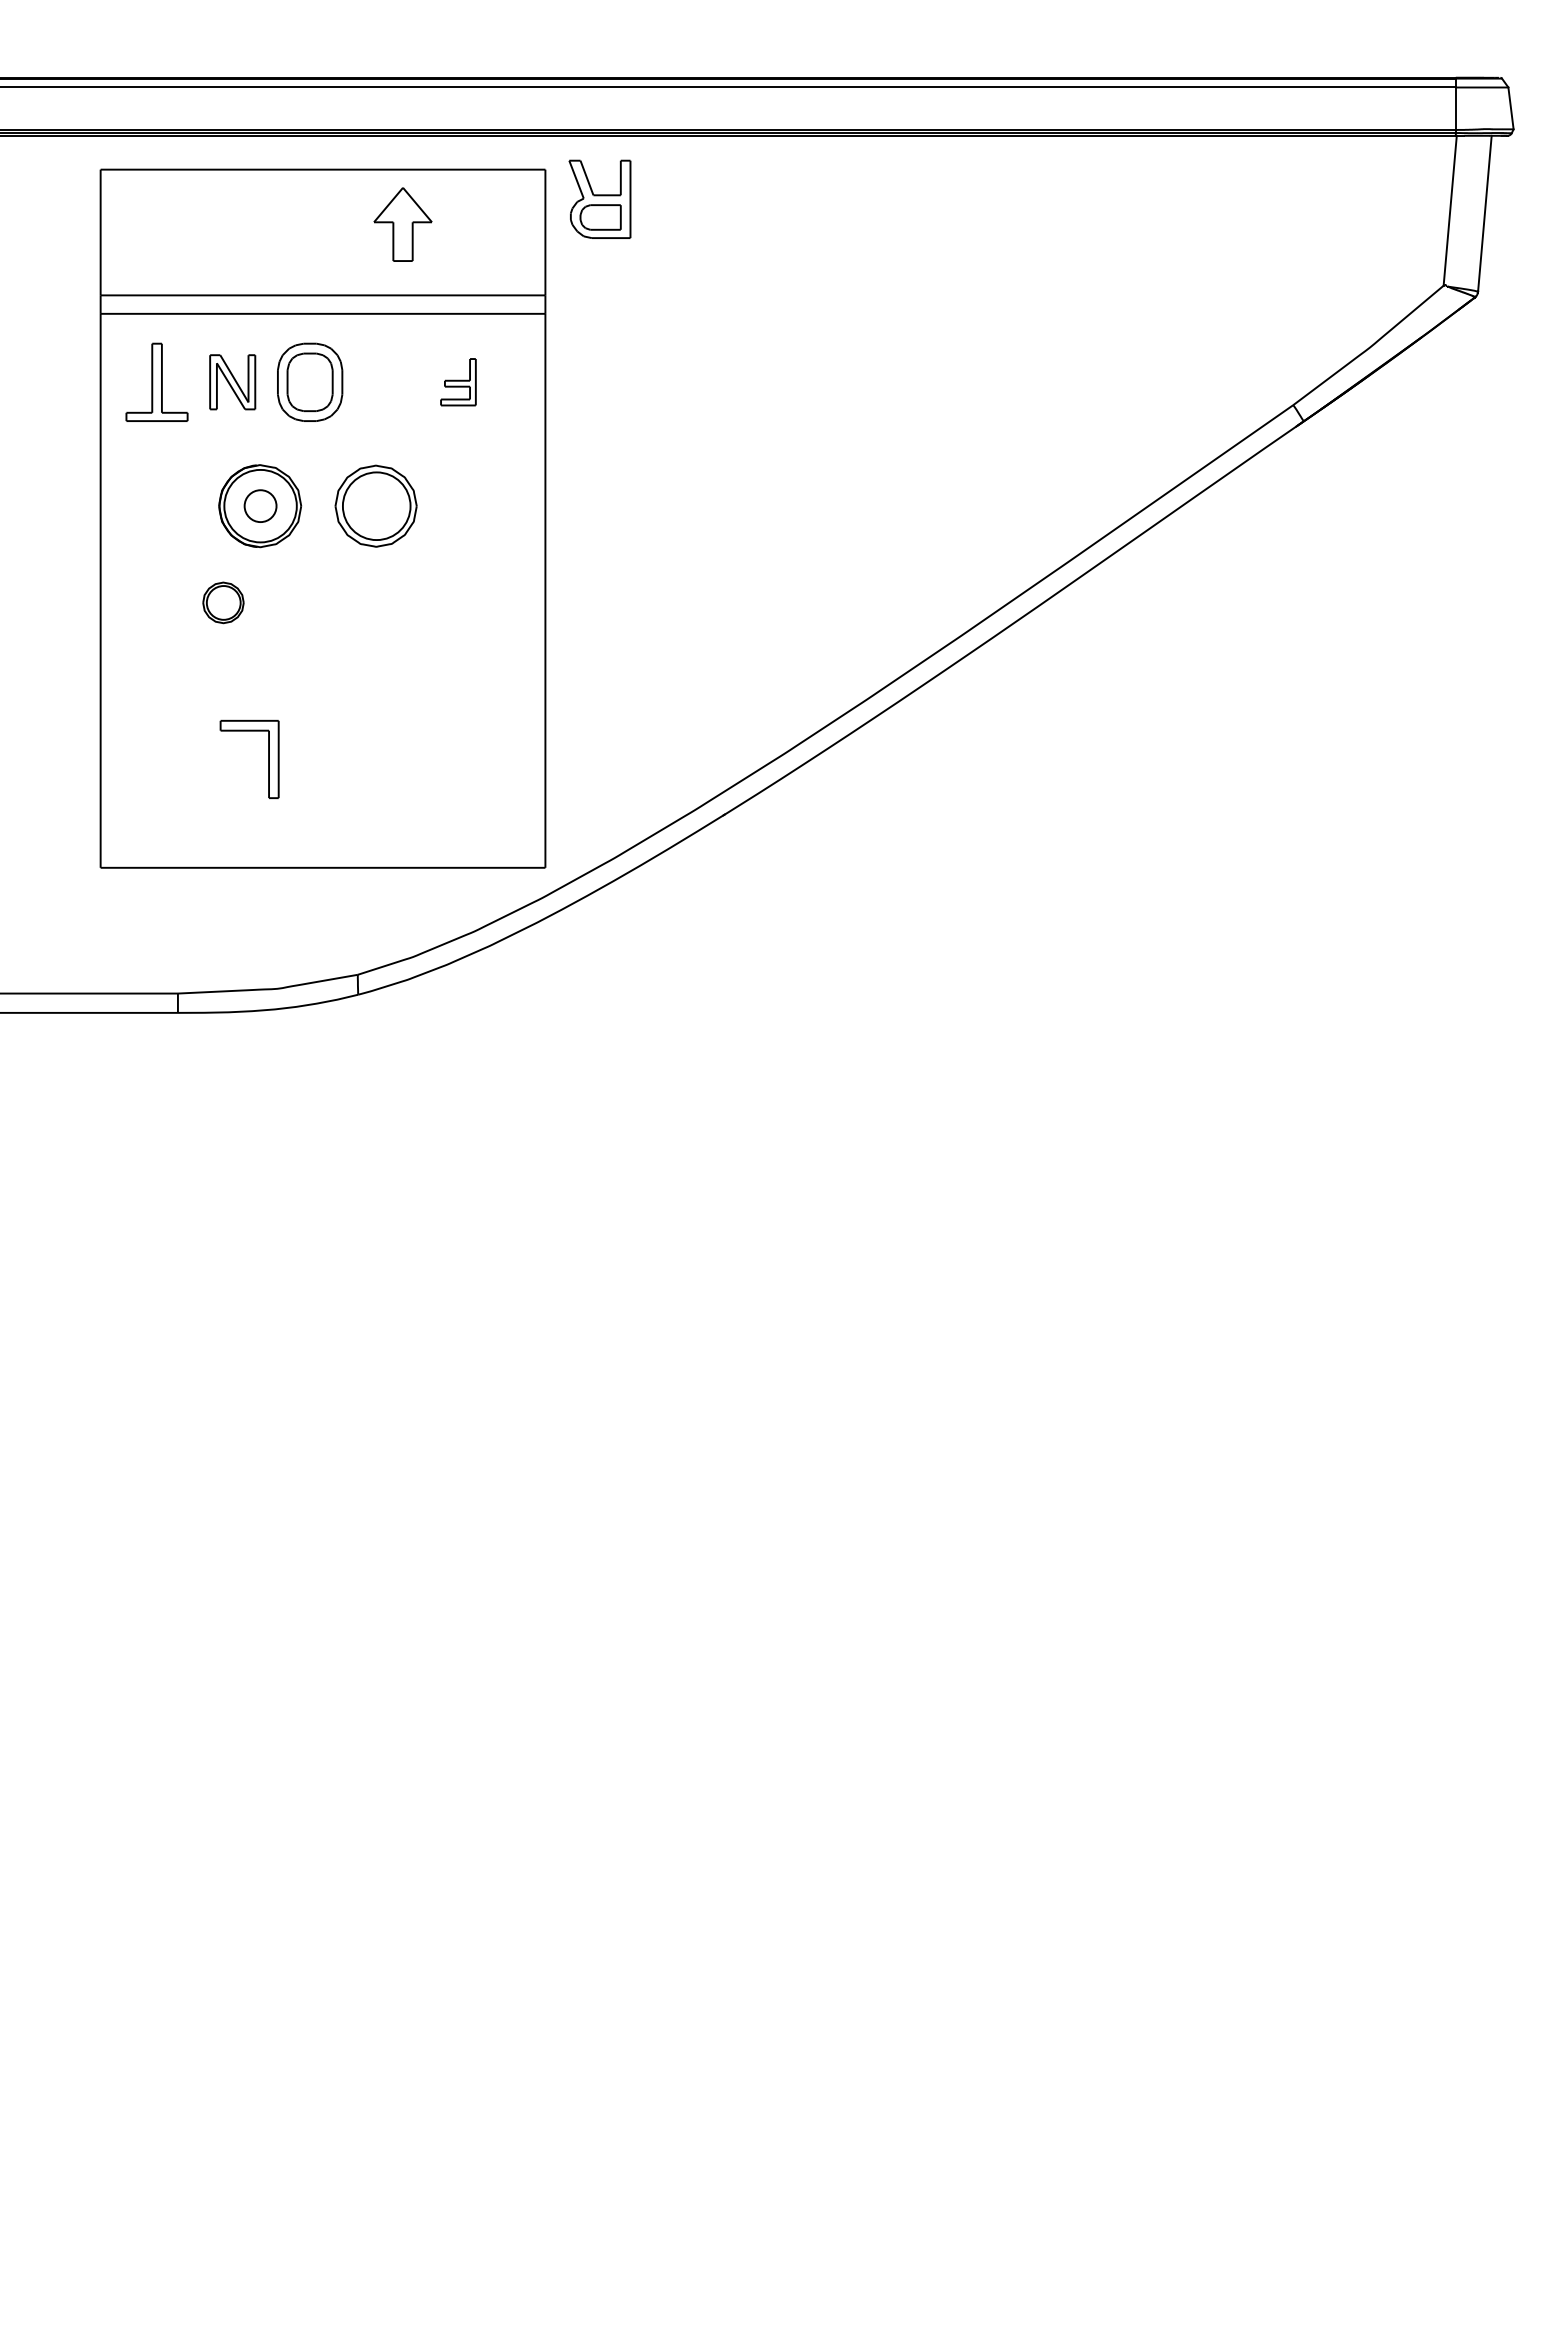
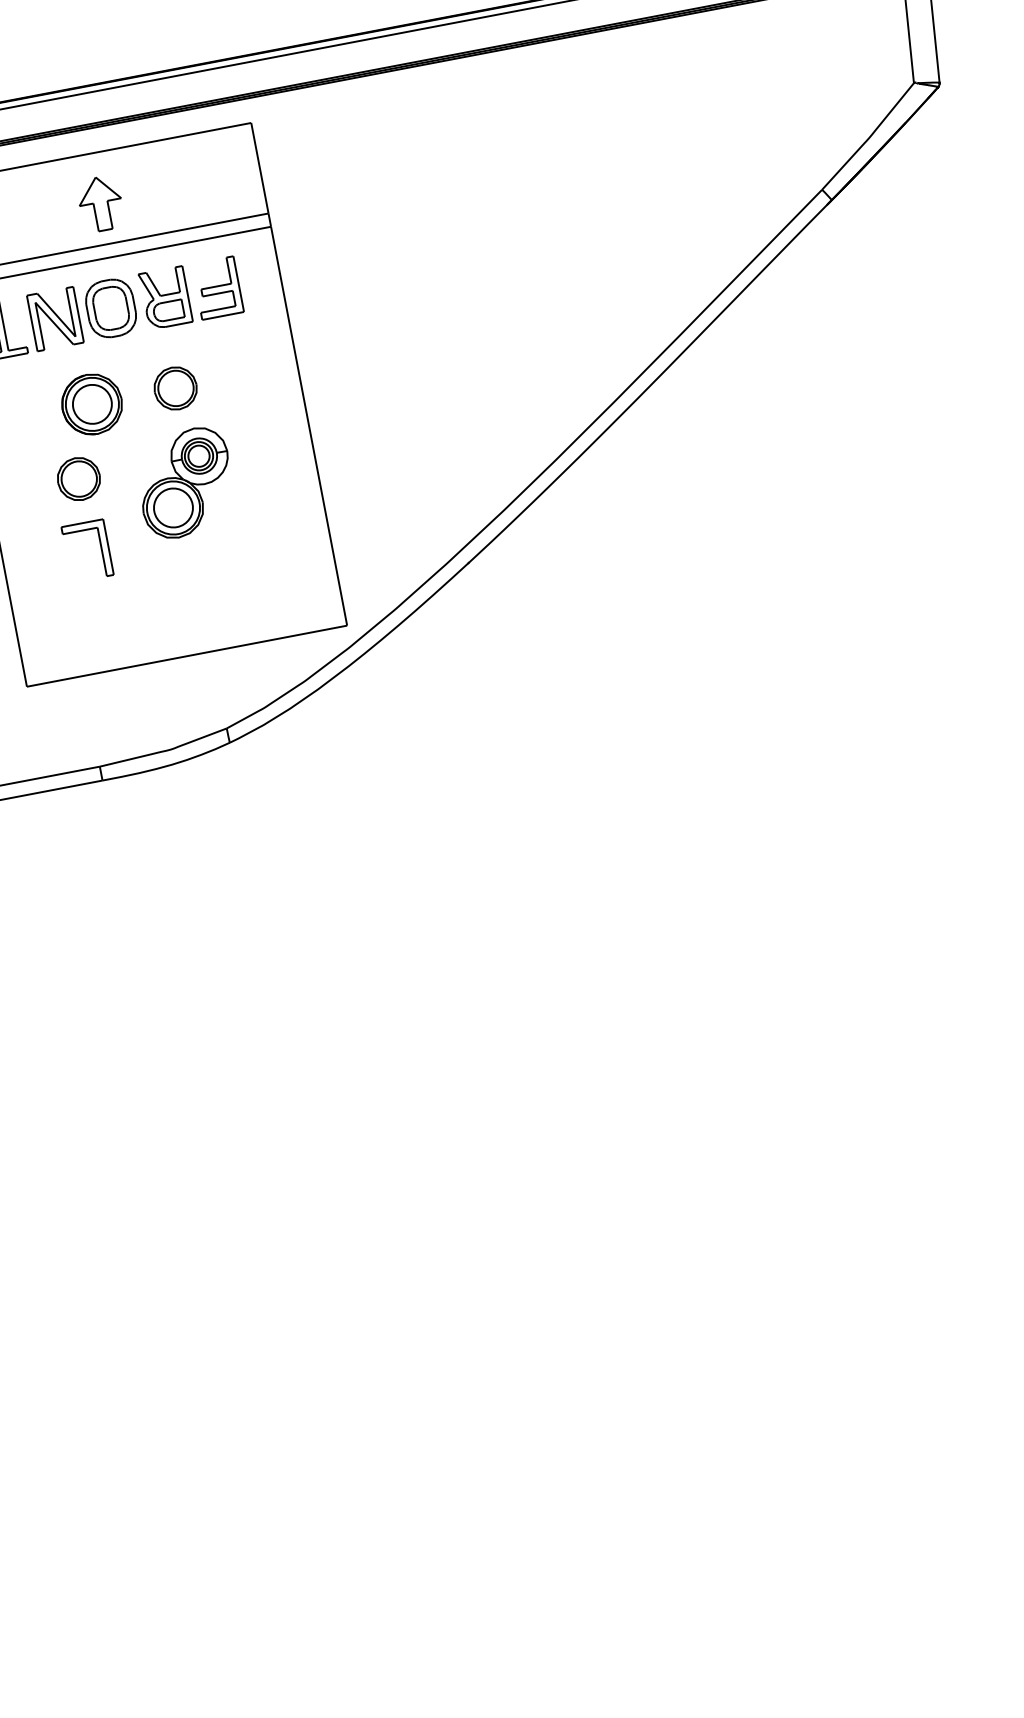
part: (599, 198) -> (165, 297), moved
part: (402, 224) -> (100, 203), moved
part: (232, 381) -> (55, 318), size x1.43
part: (458, 381) -> (217, 287), size x1.67
circle: (260, 505) -> (92, 403), size x1.67
part: (376, 505) -> (175, 387), size x0.71
part: (223, 602) -> (78, 478), size x1.43
part: (365, 635) -> (185, 483), added
part: (268, 758) -> (101, 547), moved

